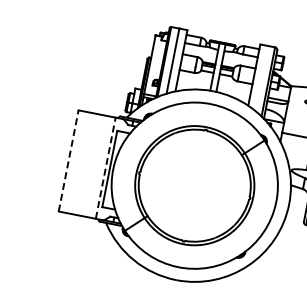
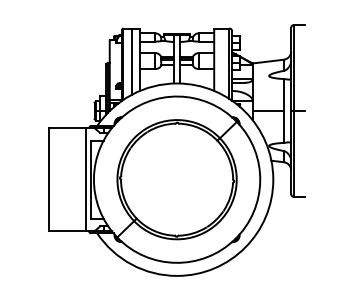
line: (68, 160) -> (48, 179), dashed -> solid
line: (105, 168) -> (86, 179), dashed -> solid

